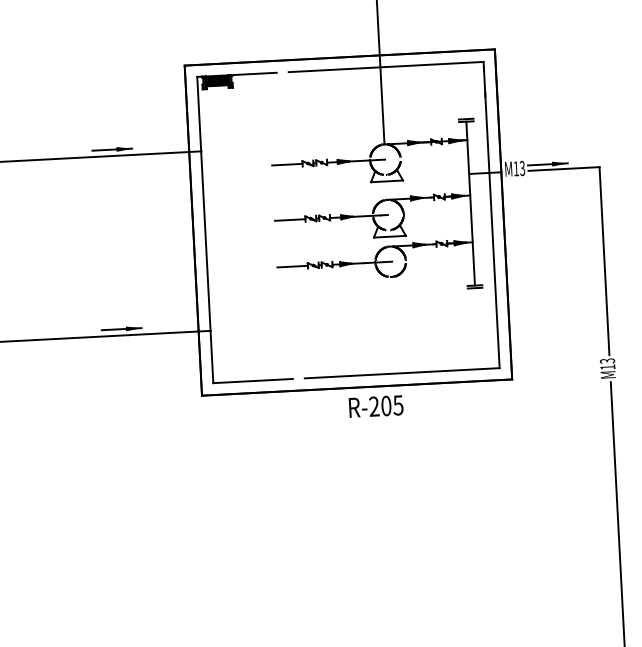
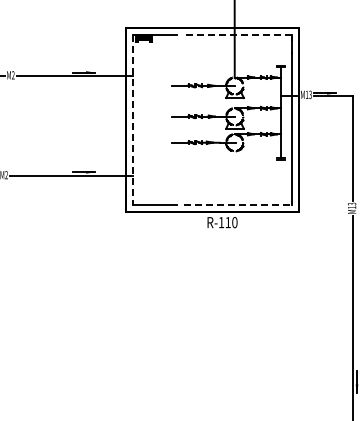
line: (385, 66) -> (237, 34), solid -> dashed
line: (204, 231) -> (132, 120), solid -> dashed
line: (403, 372) -> (238, 204), solid -> dashed
text: (385, 405) -> (227, 222), R-205 -> R-110

